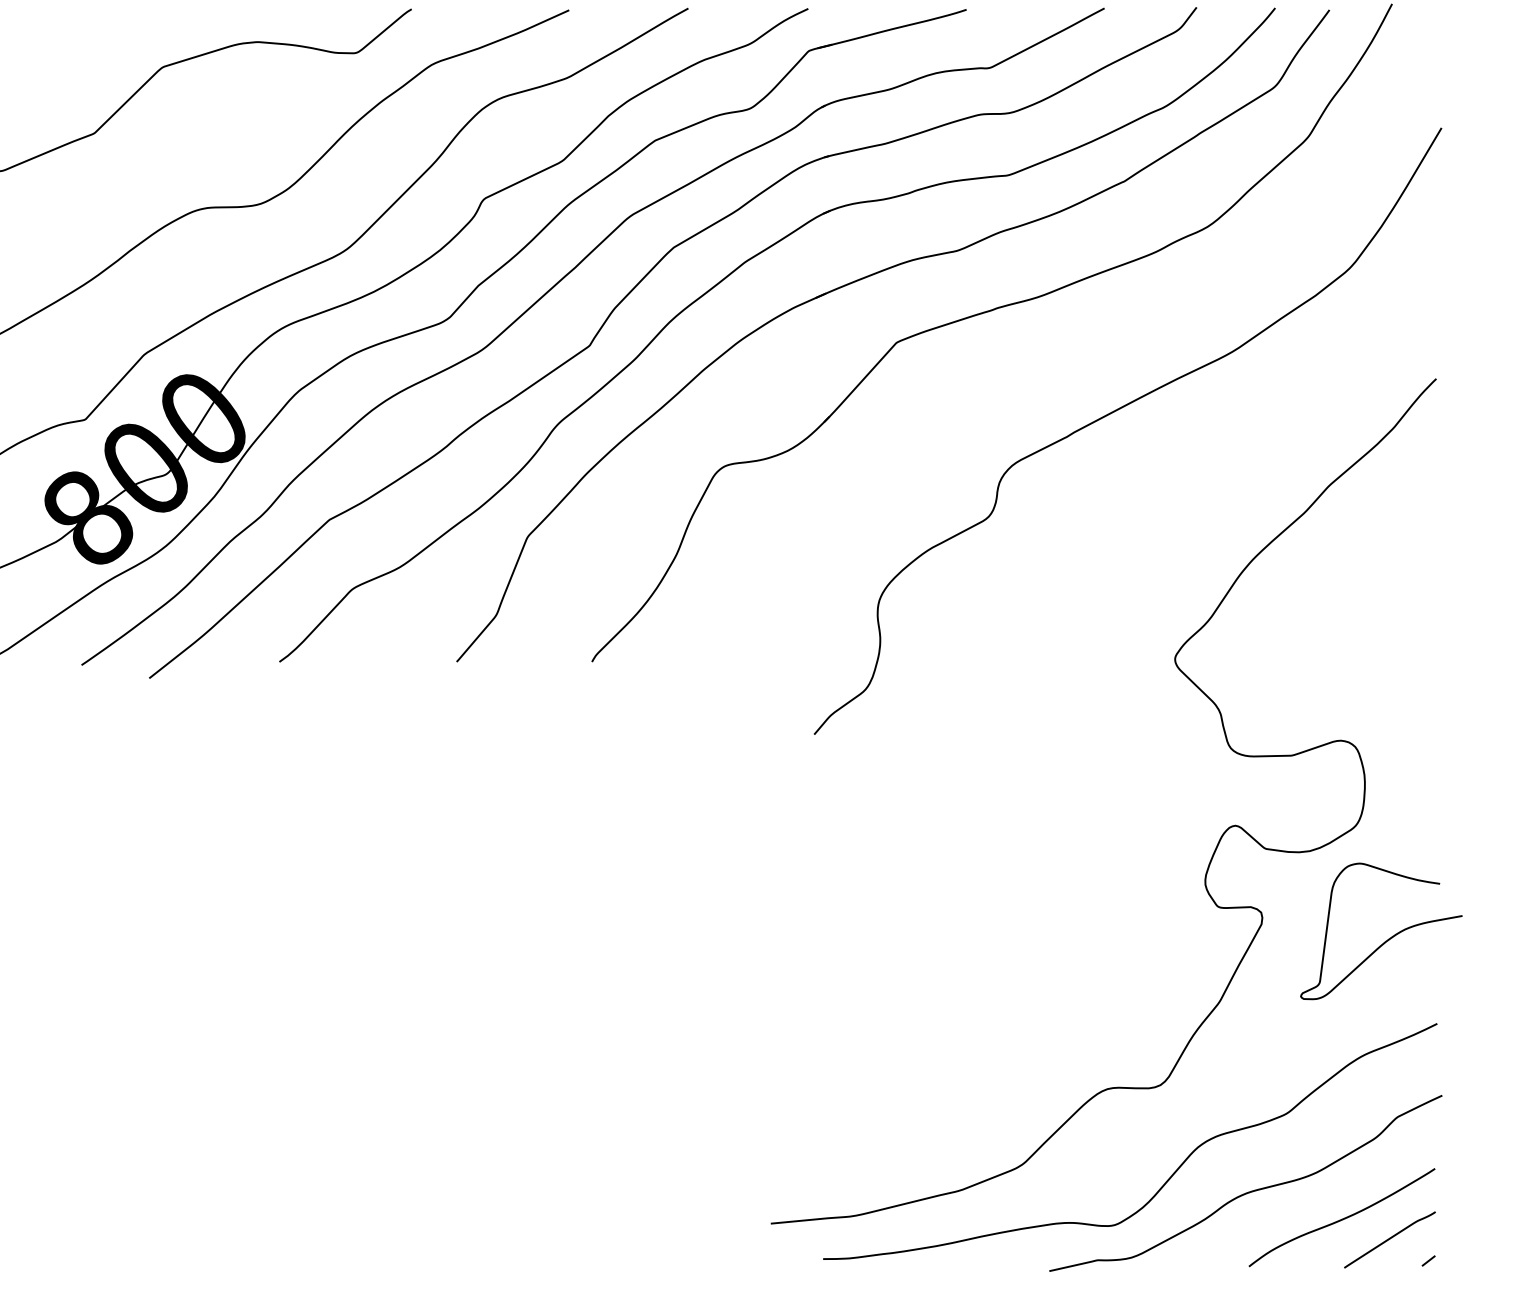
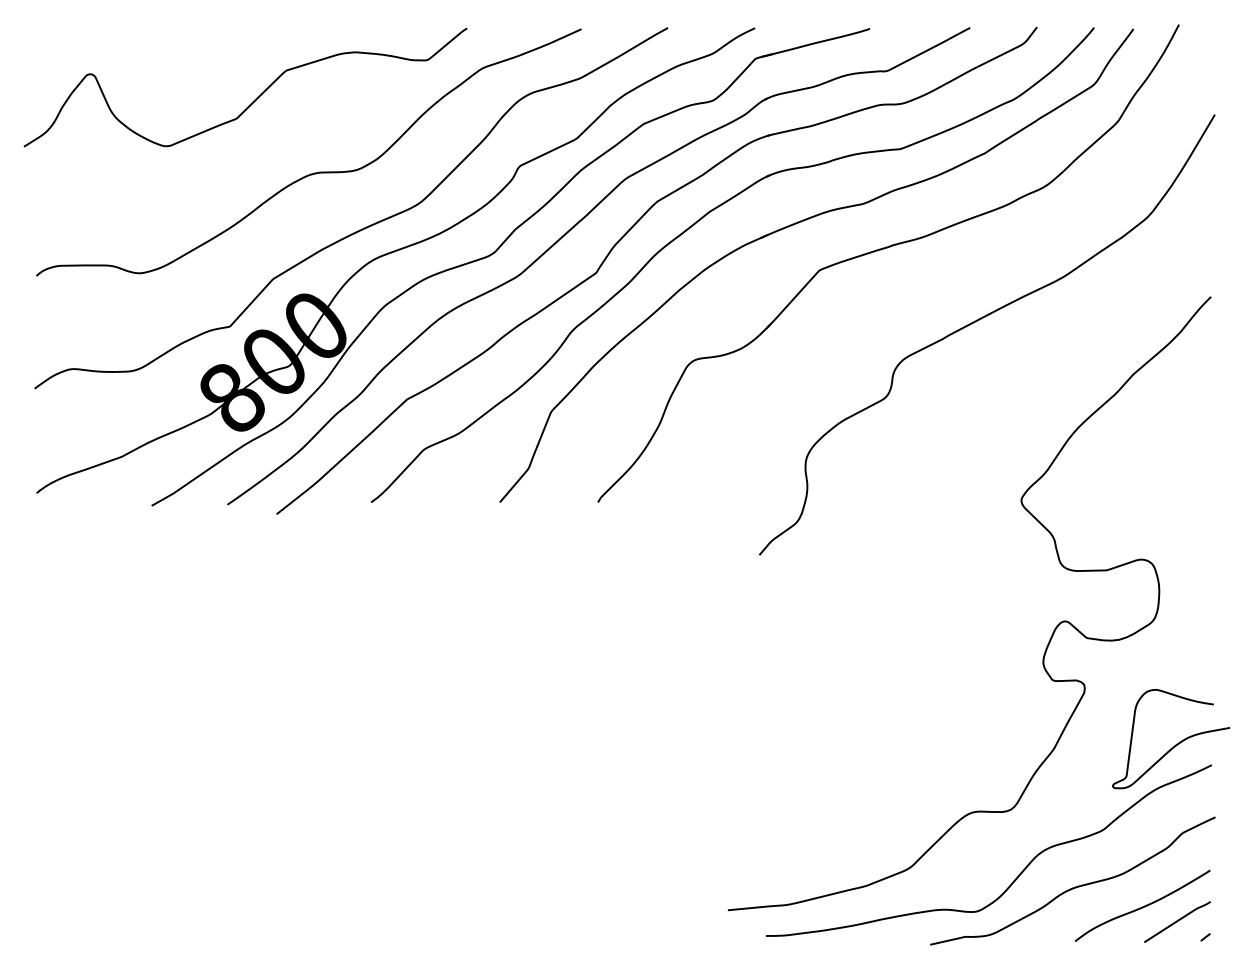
curve: (1387, 938) -> (1175, 744), moved

